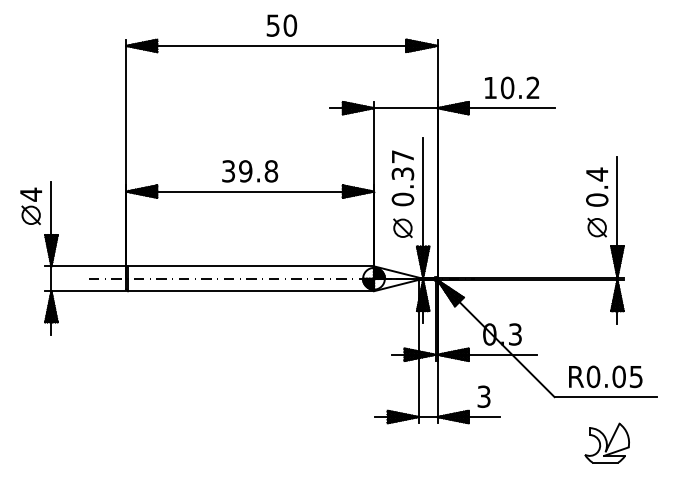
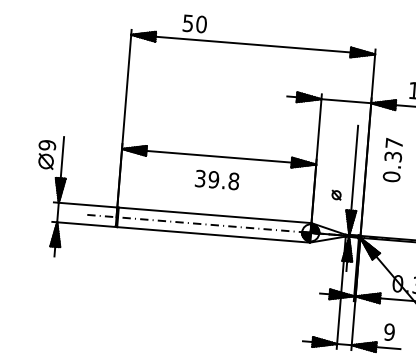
text: (281, 25) -> (194, 23), moved
text: (250, 171) -> (217, 180), moved
text: (402, 178) -> (392, 160), moved
text: (31, 194) -> (47, 145), 4 -> 9
part: (402, 228) -> (336, 195), size x0.6
text: (483, 396) -> (389, 332), 3 -> 9

